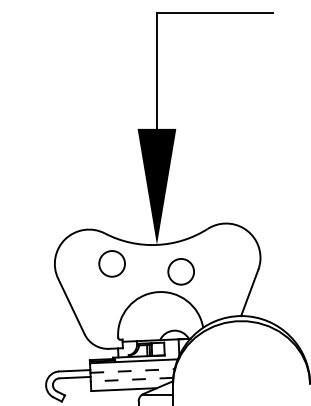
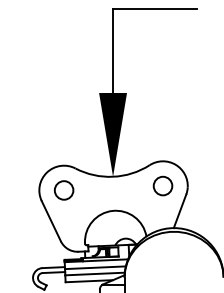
circle: (111, 263) -> (63, 190), moved
circle: (180, 271) -> (162, 185), moved
line: (133, 370) -> (96, 267), dashed -> solid
line: (131, 379) -> (94, 273), dashed -> solid

